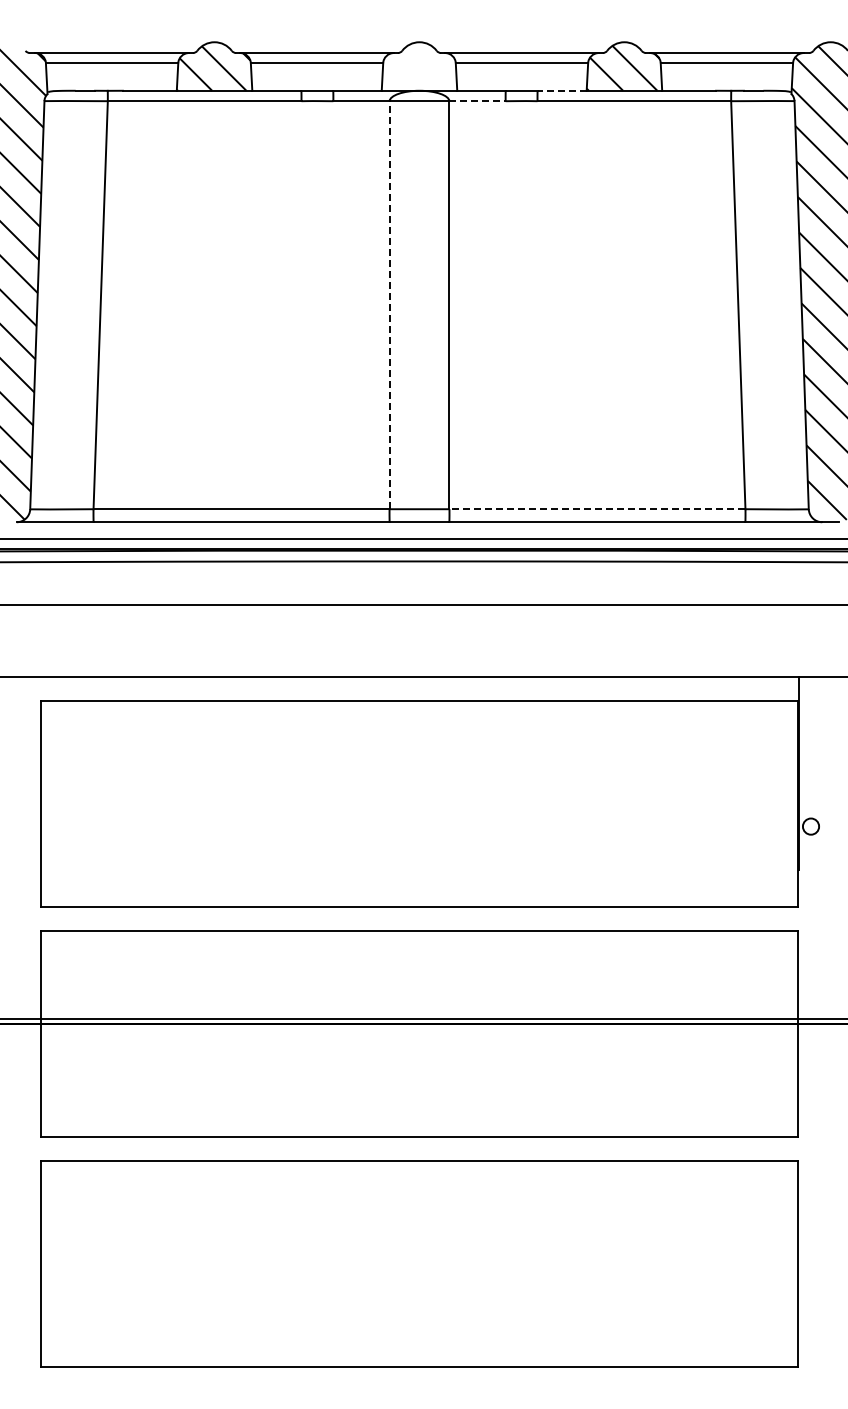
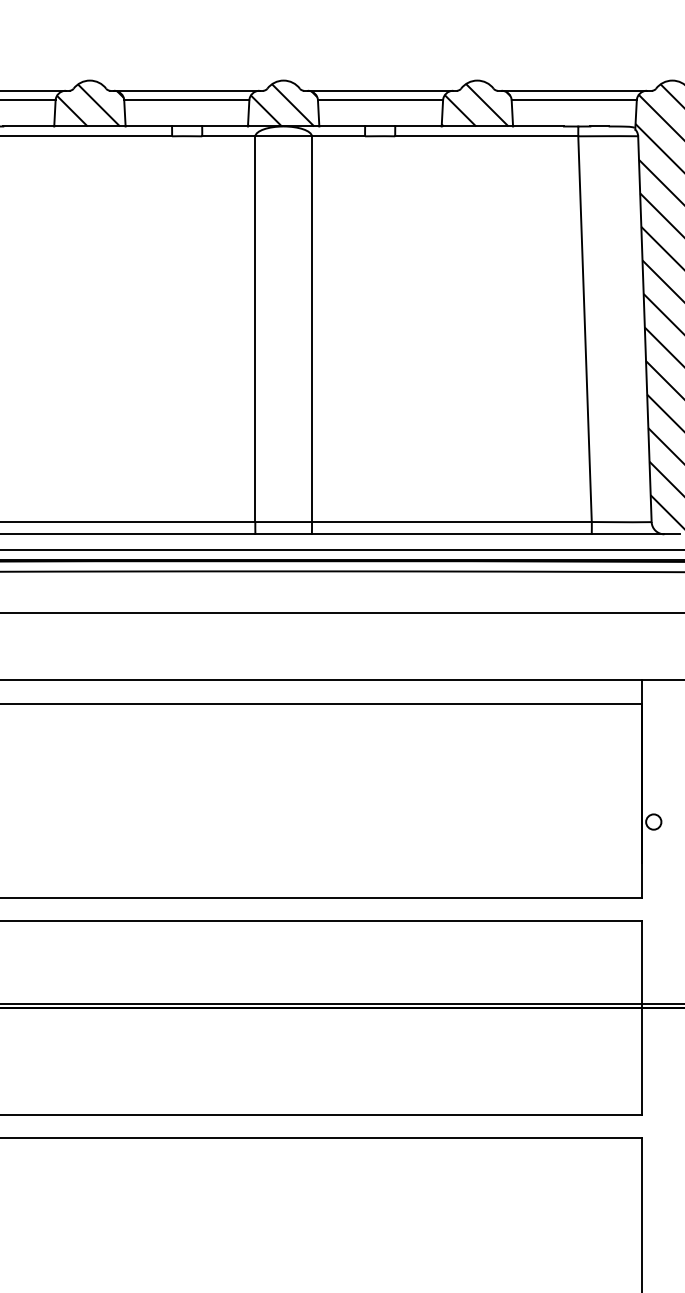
hatch: (418, 68) -> (282, 105), added
line: (562, 90) -> (418, 126), dashed -> solid
line: (478, 101) -> (339, 136), dashed -> solid
line: (389, 304) -> (255, 328), dashed -> solid
line: (596, 509) -> (450, 522), dashed -> solid

